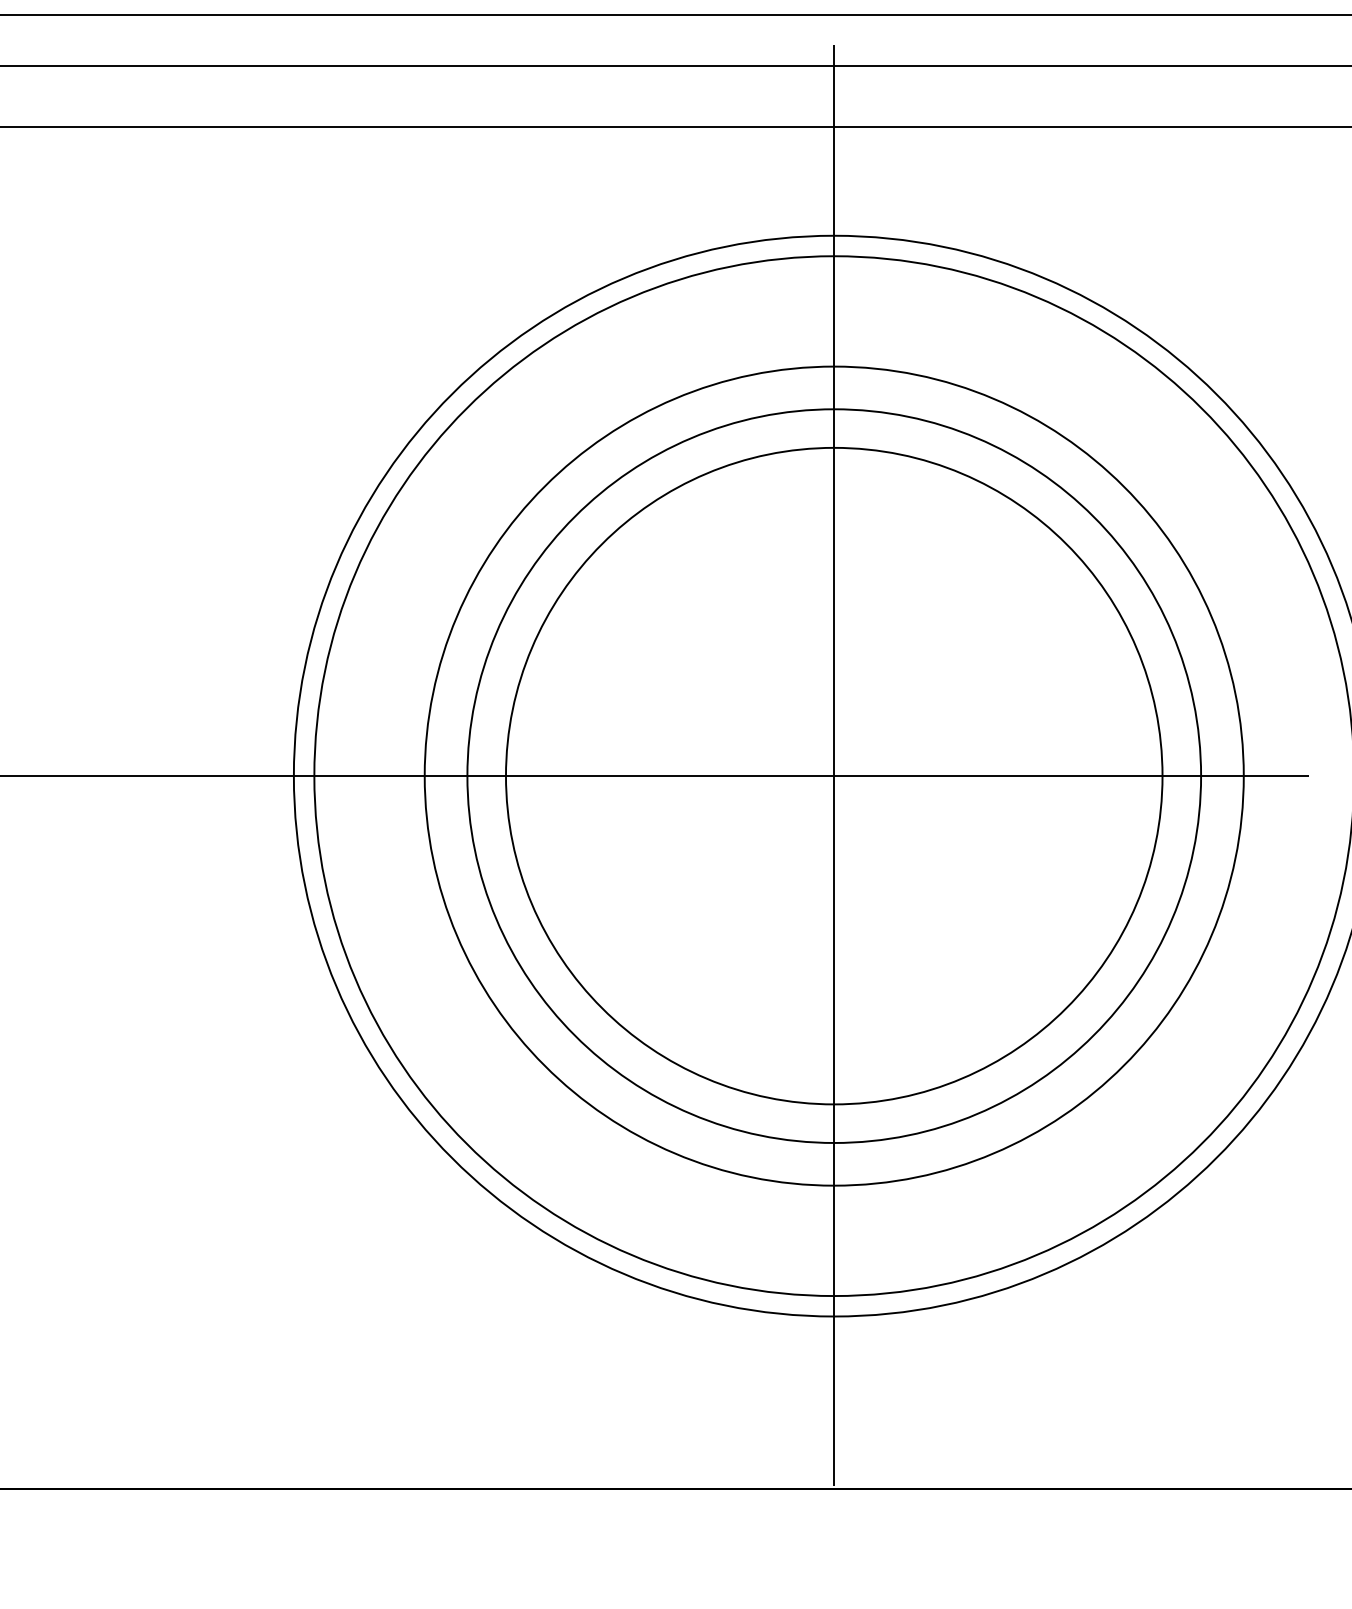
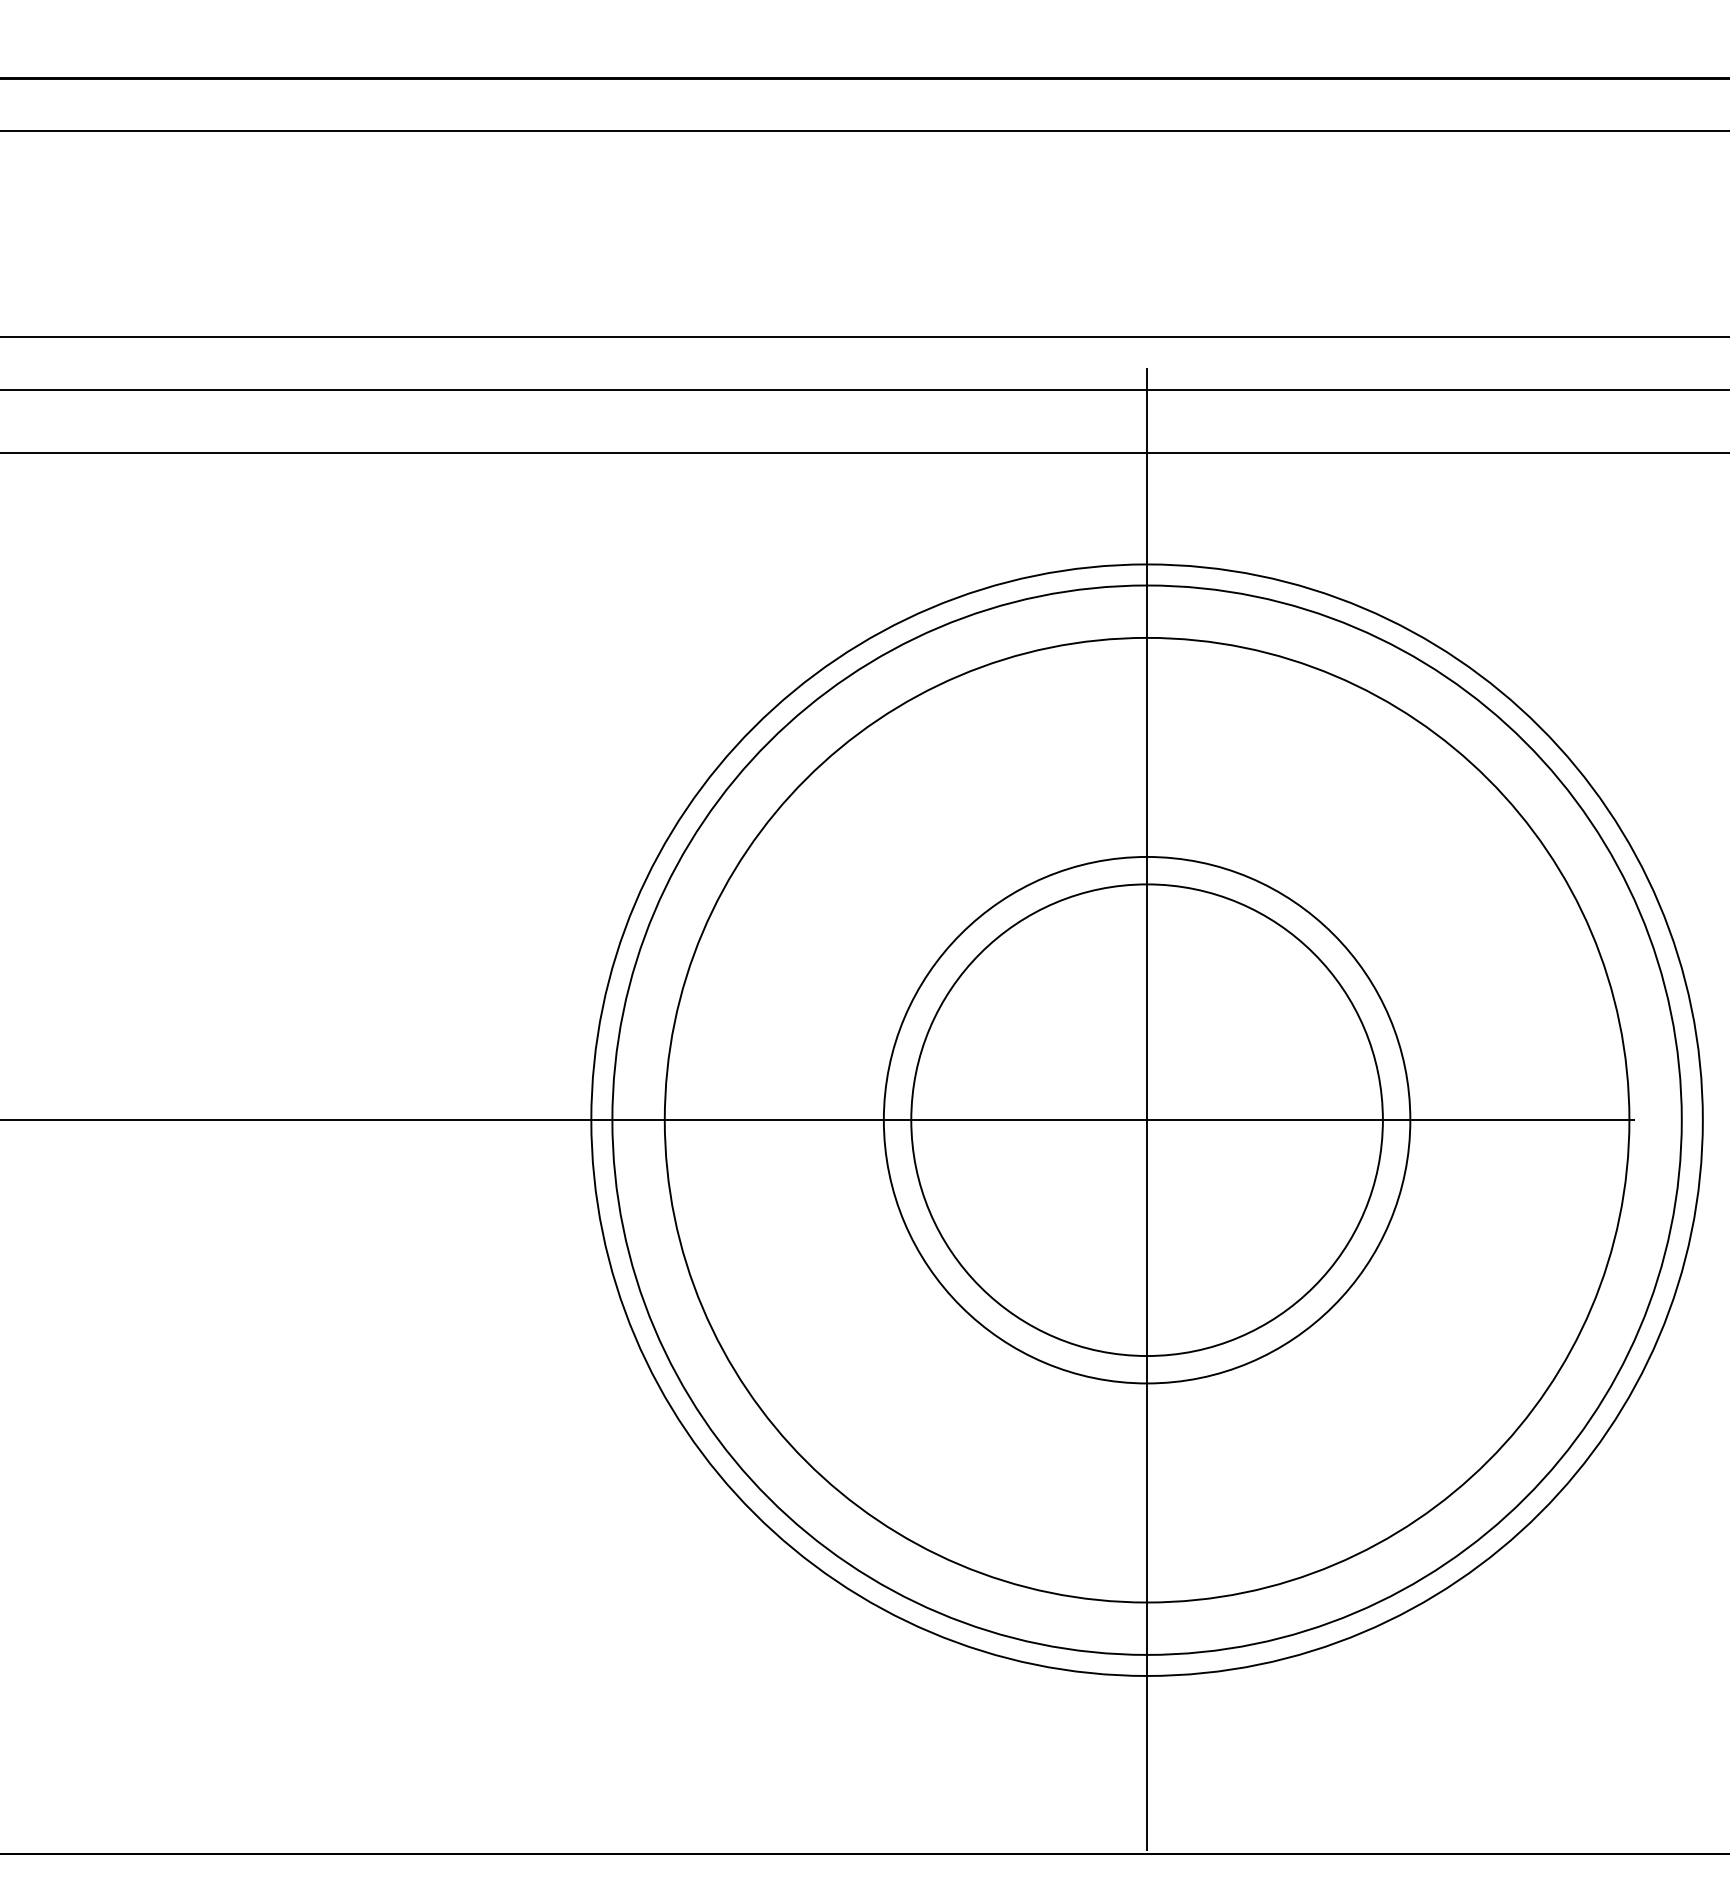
circle: (833, 775) -> (1146, 1119), size x0.62
circle: (833, 775) -> (1146, 1119), size x1.43
circle: (833, 776) -> (1146, 1120), size x0.62

